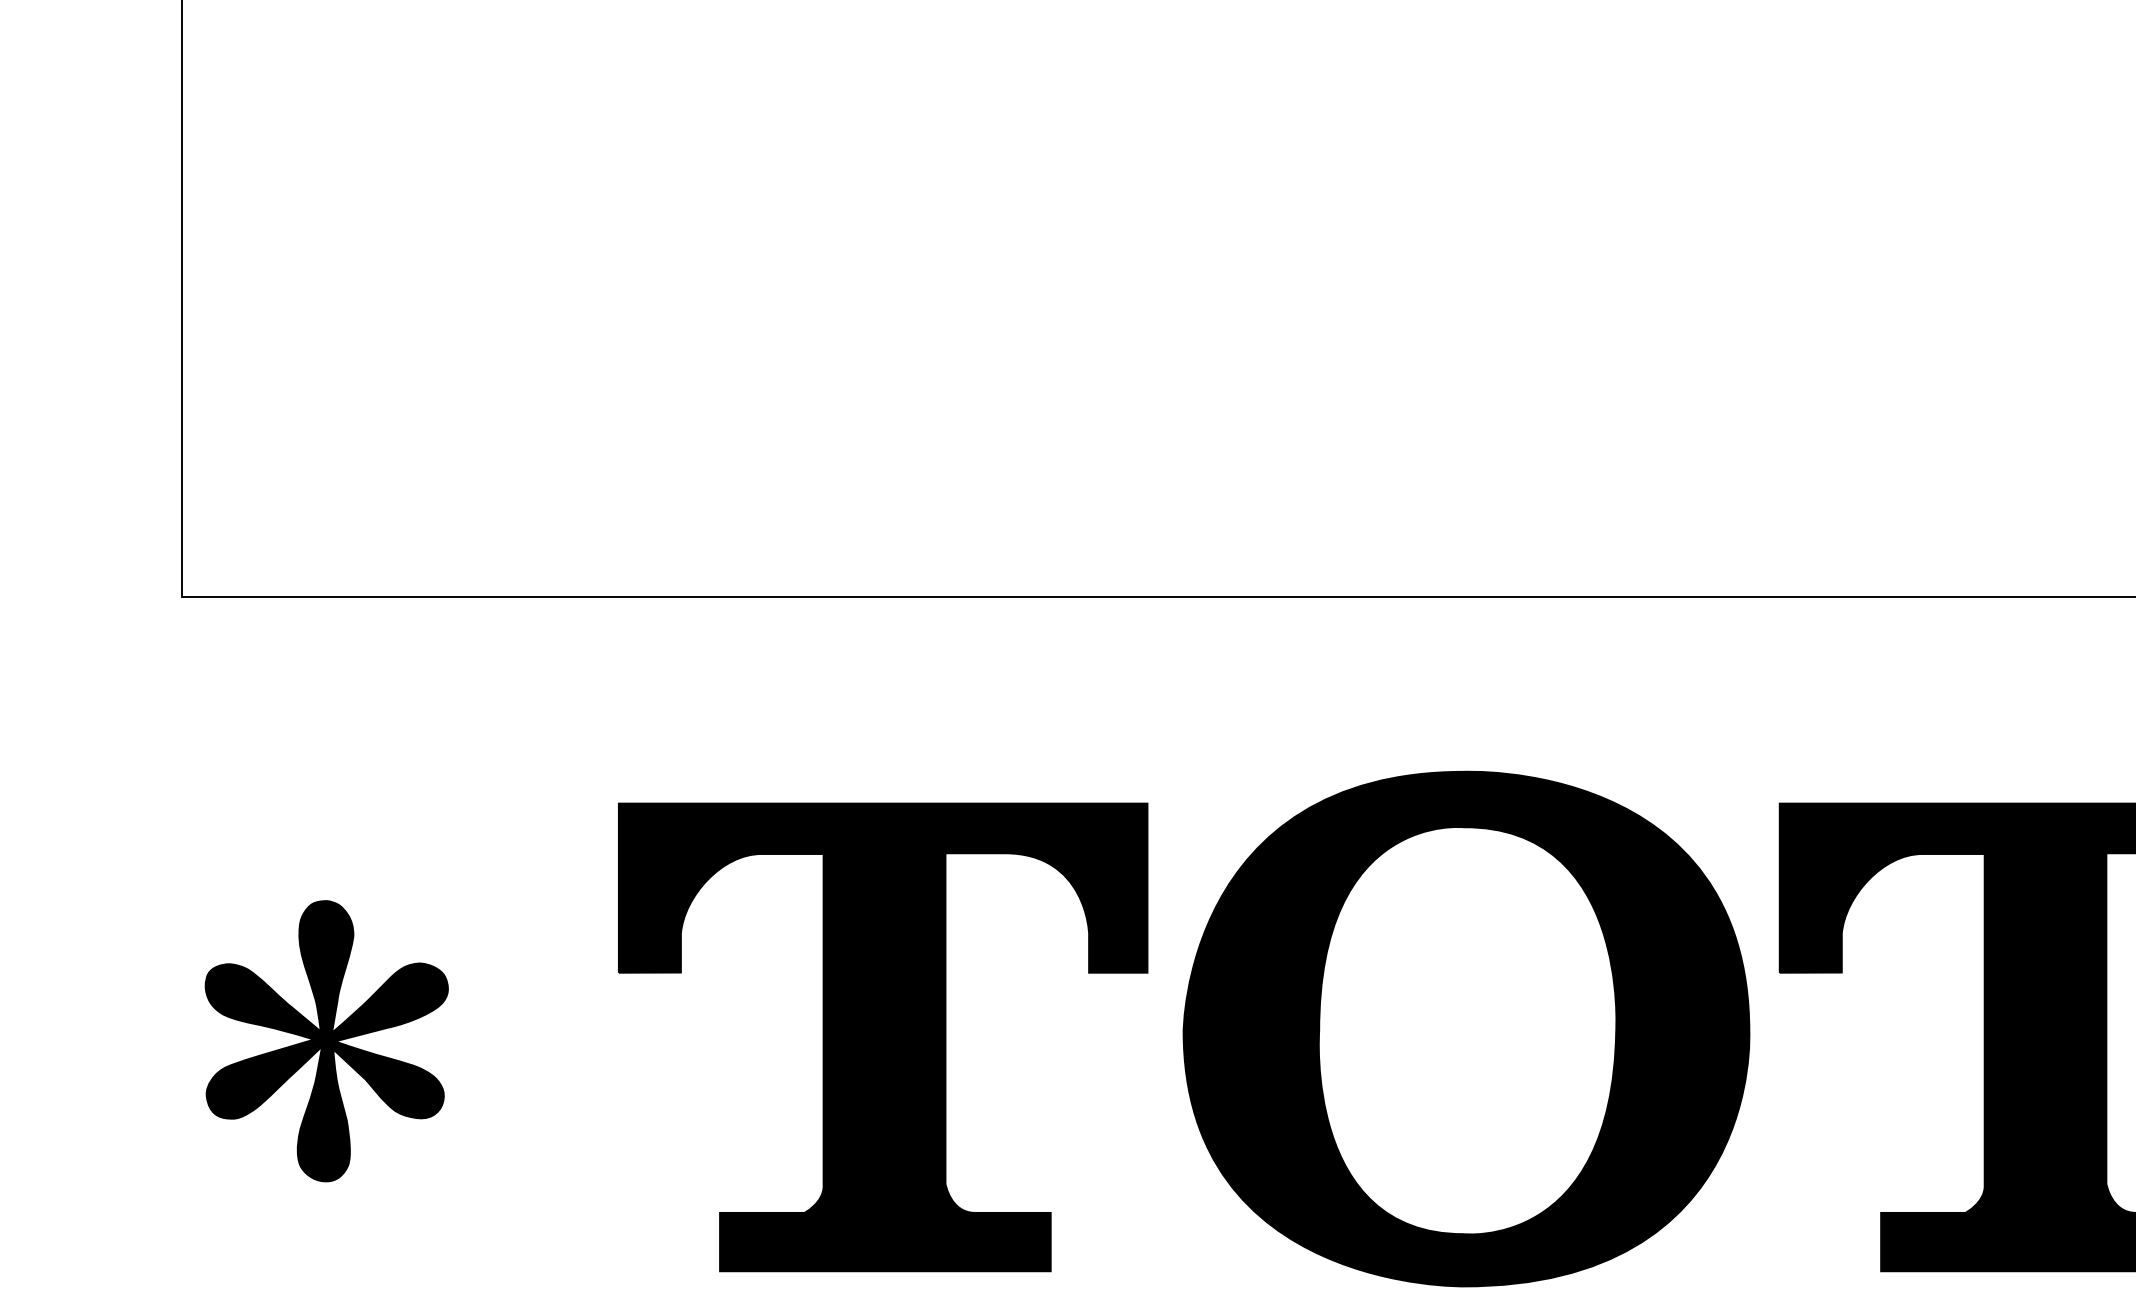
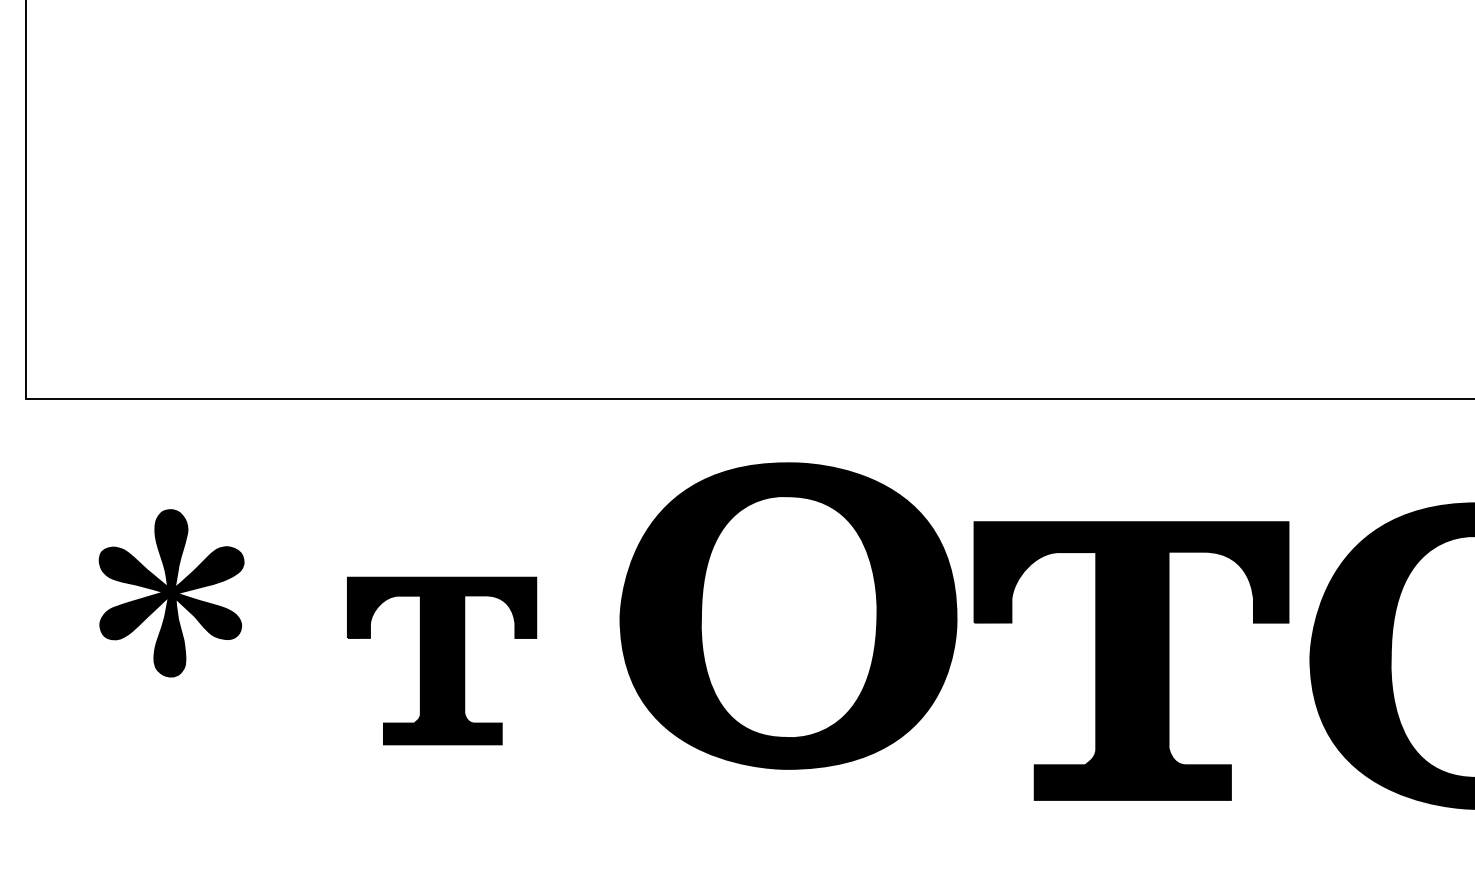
part: (1466, 1028) -> (788, 615), moved
part: (882, 1036) -> (441, 660), size x0.6
part: (326, 1041) -> (171, 593), moved

